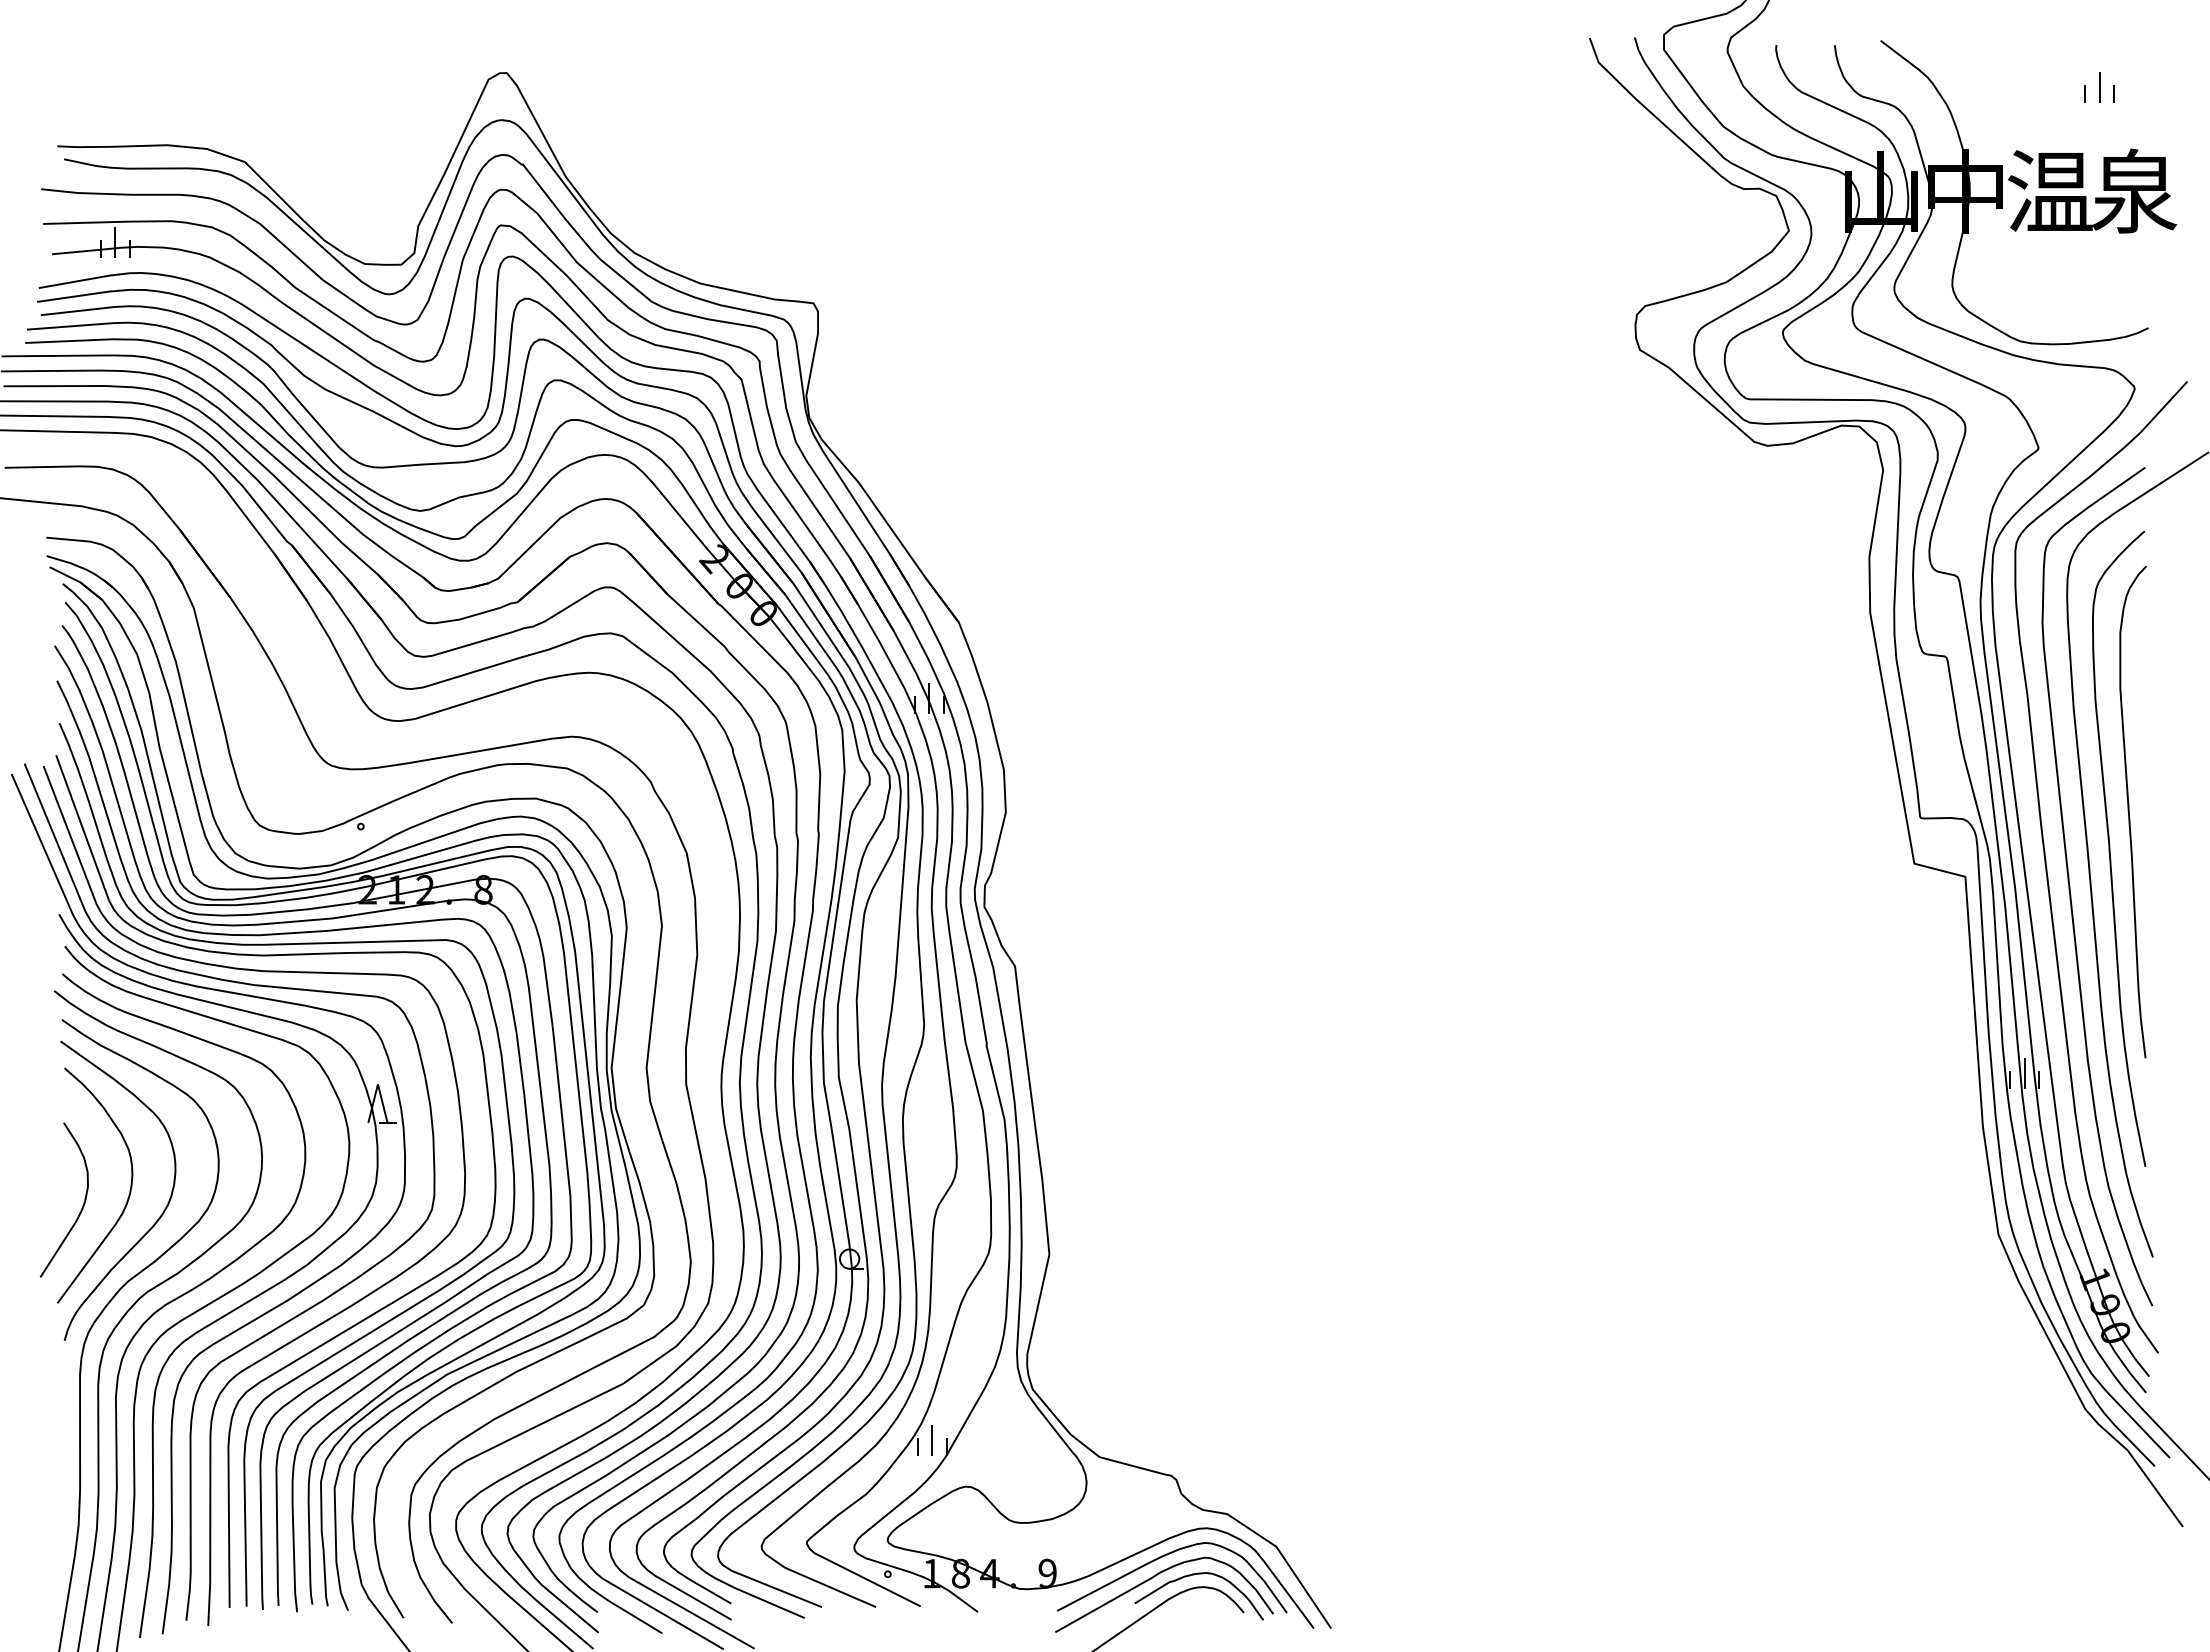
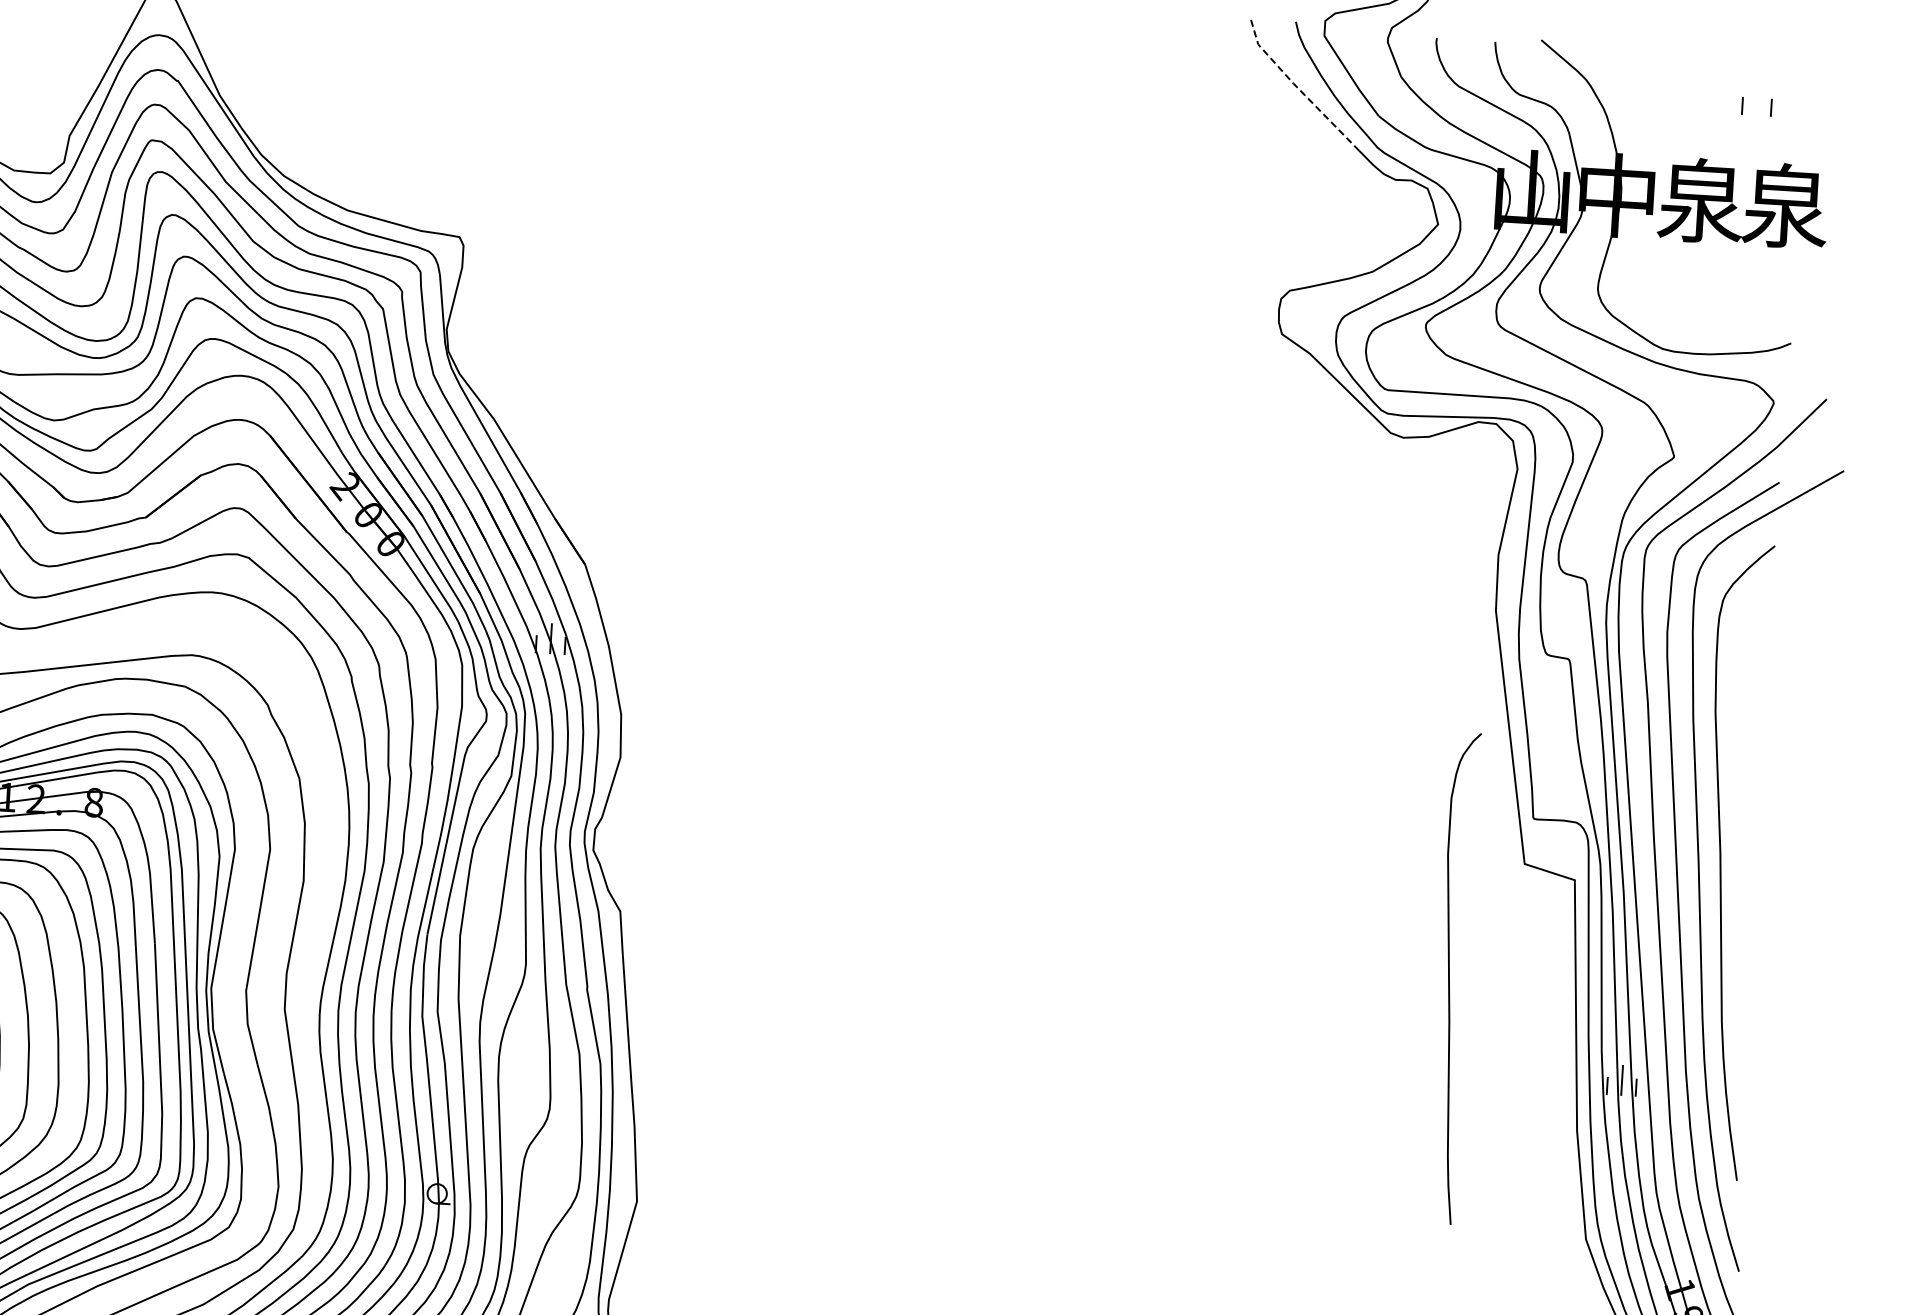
line: (2099, 87) -> (1756, 100), removed
line: (1641, 103) -> (1298, 88), solid -> dashed
text: (2049, 190) -> (1700, 199), 温 -> 泉
curve: (2129, 811) -> (1449, 977), moved

